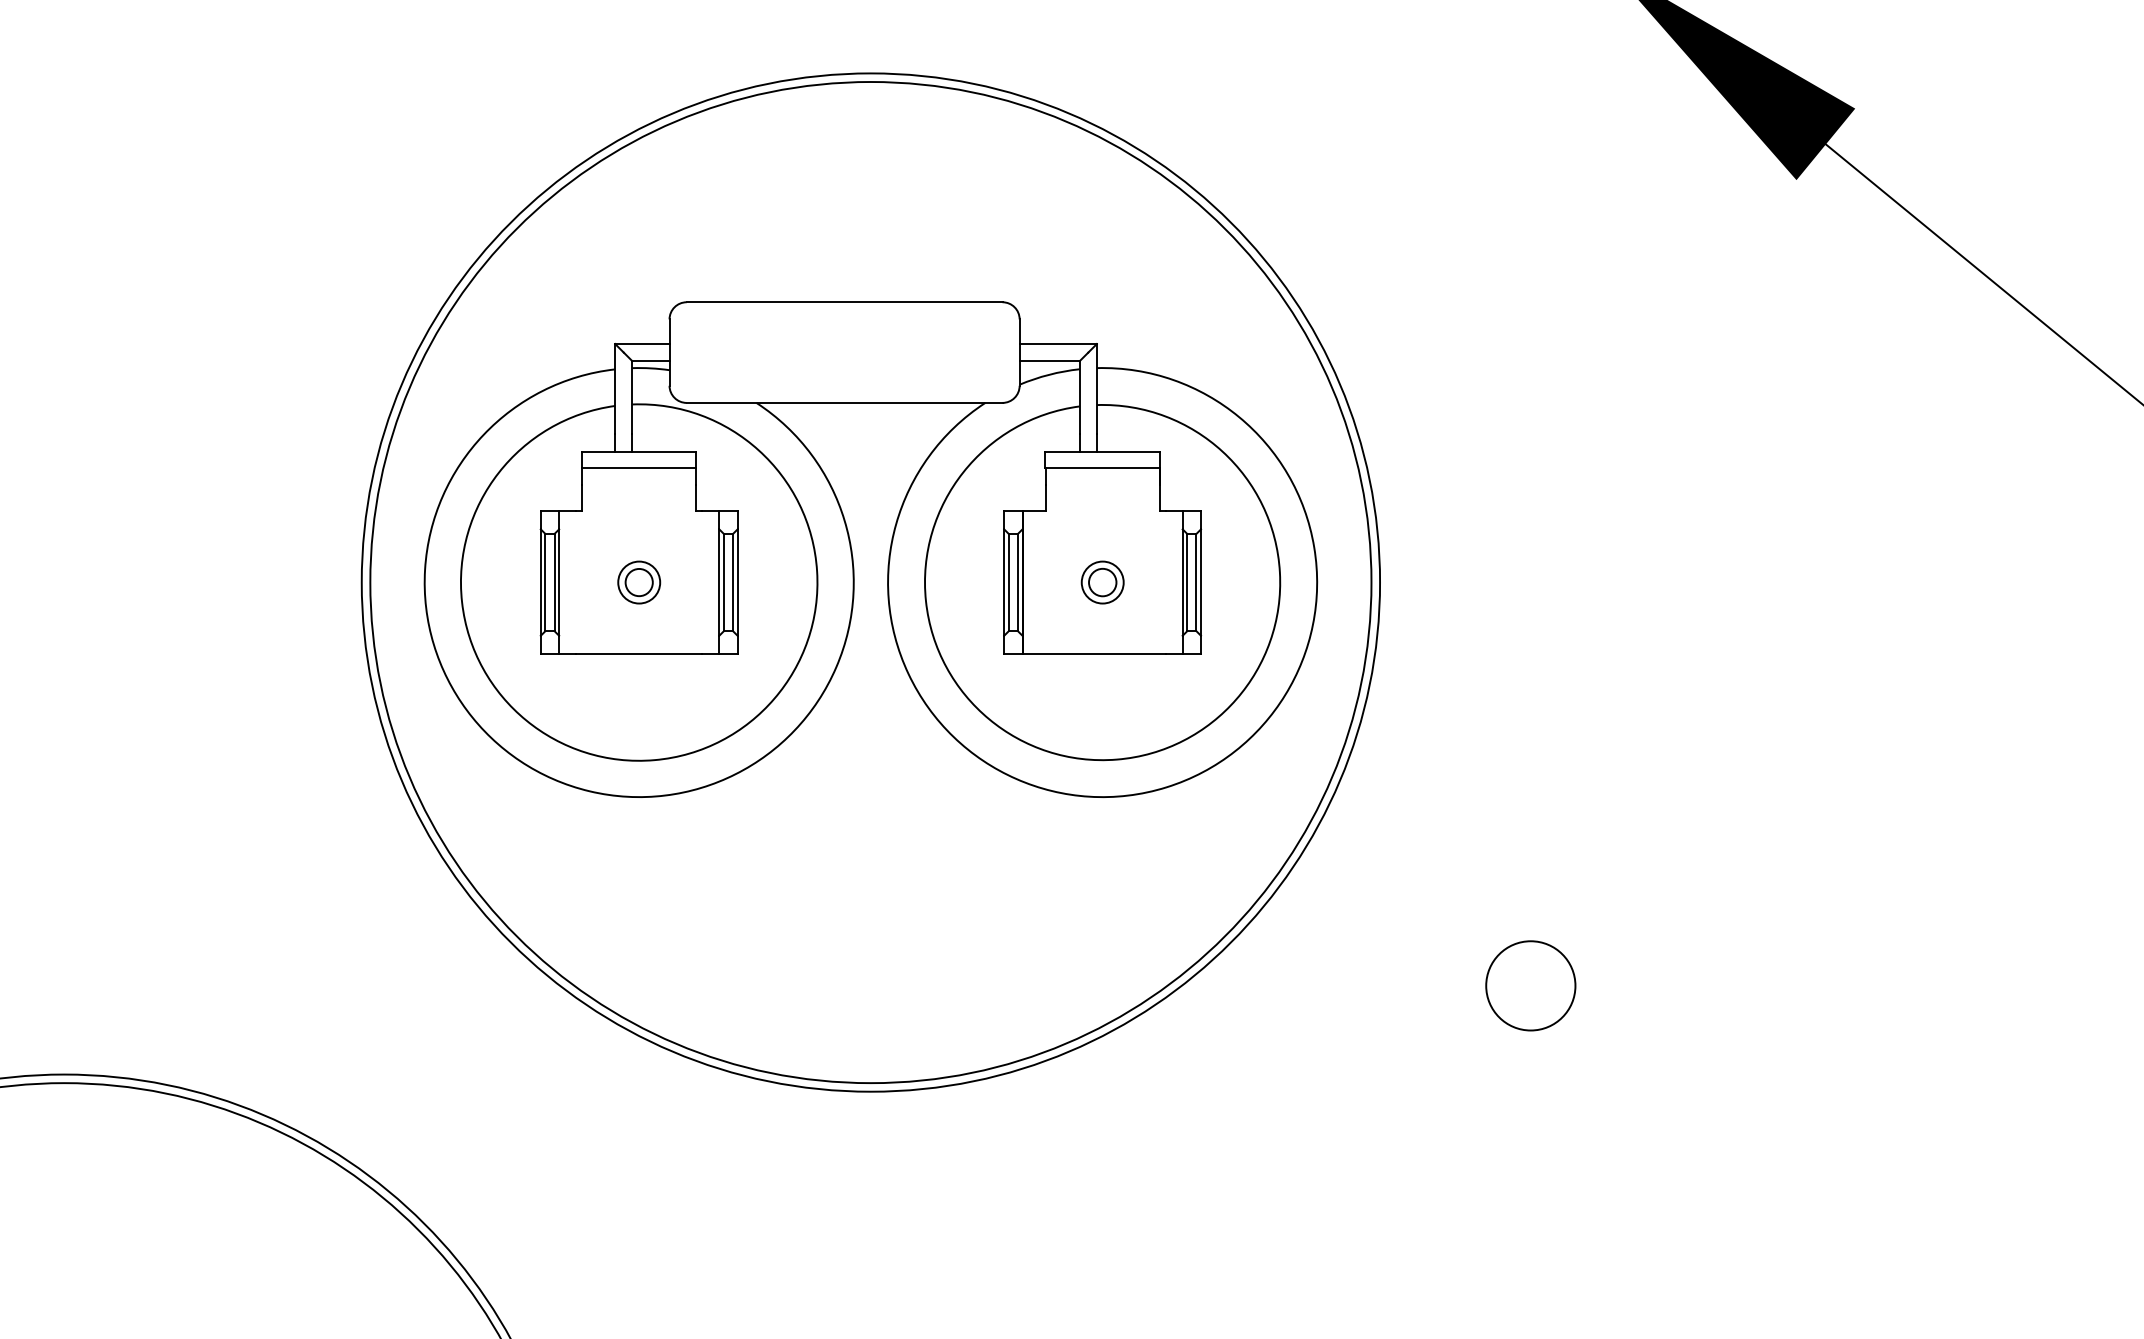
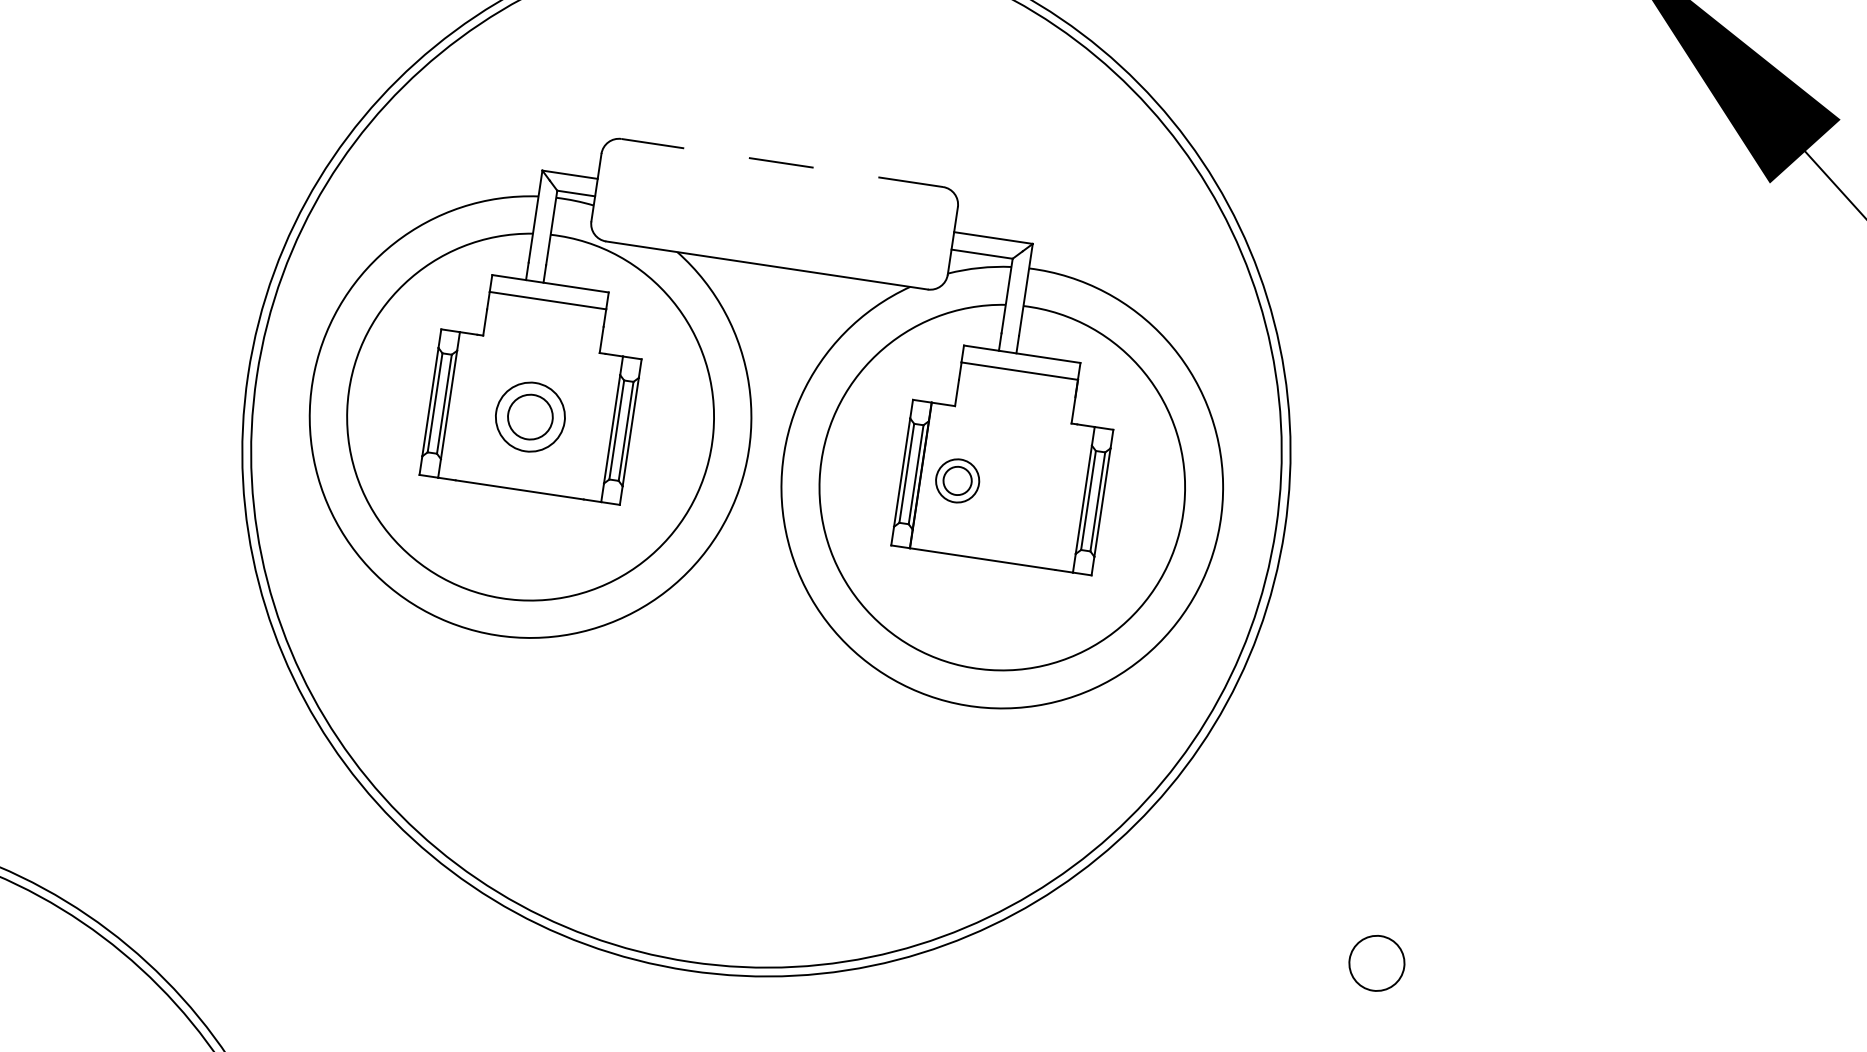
line: (844, 302) -> (782, 163), solid -> dashed
part: (639, 582) -> (530, 417), size x1.6
part: (1102, 582) -> (957, 480), moved
circle: (1530, 985) -> (1376, 962), size x0.6

